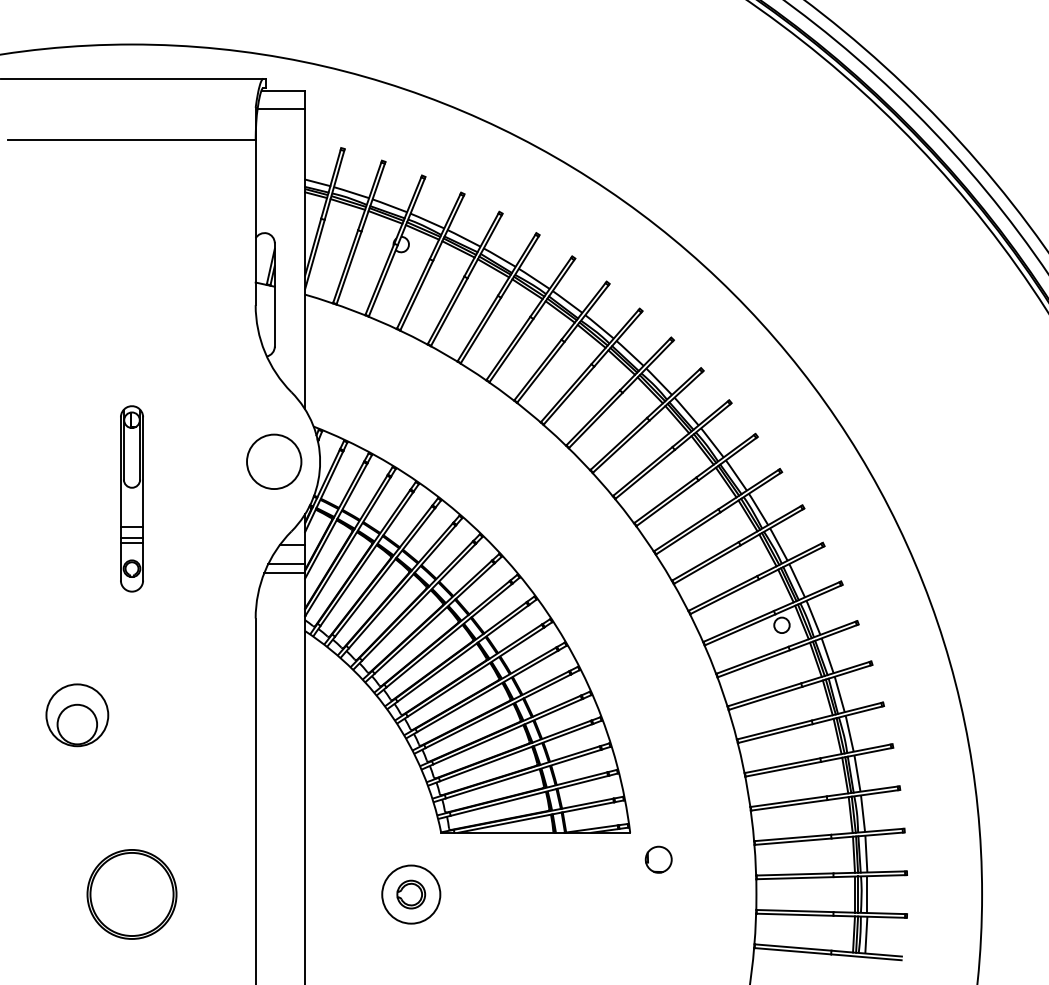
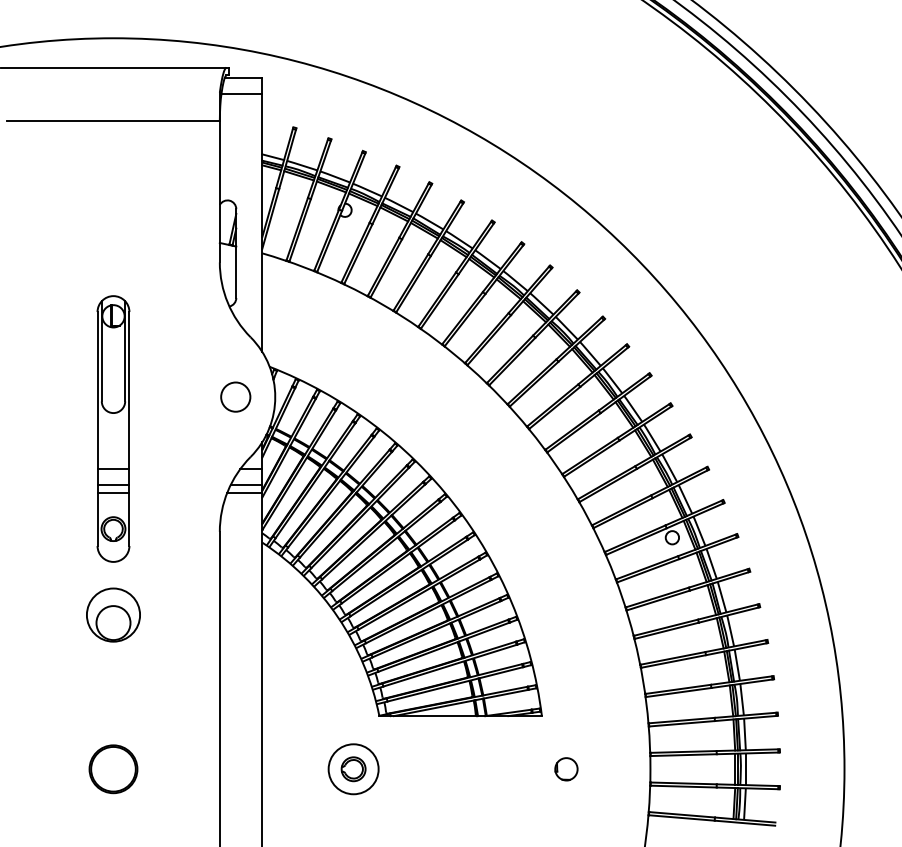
circle: (273, 461) -> (235, 396), size x0.62
part: (132, 498) -> (113, 428), size x1.67
part: (77, 714) -> (113, 614), moved
part: (658, 859) -> (566, 769), moved
part: (132, 894) -> (113, 769), size x0.62

